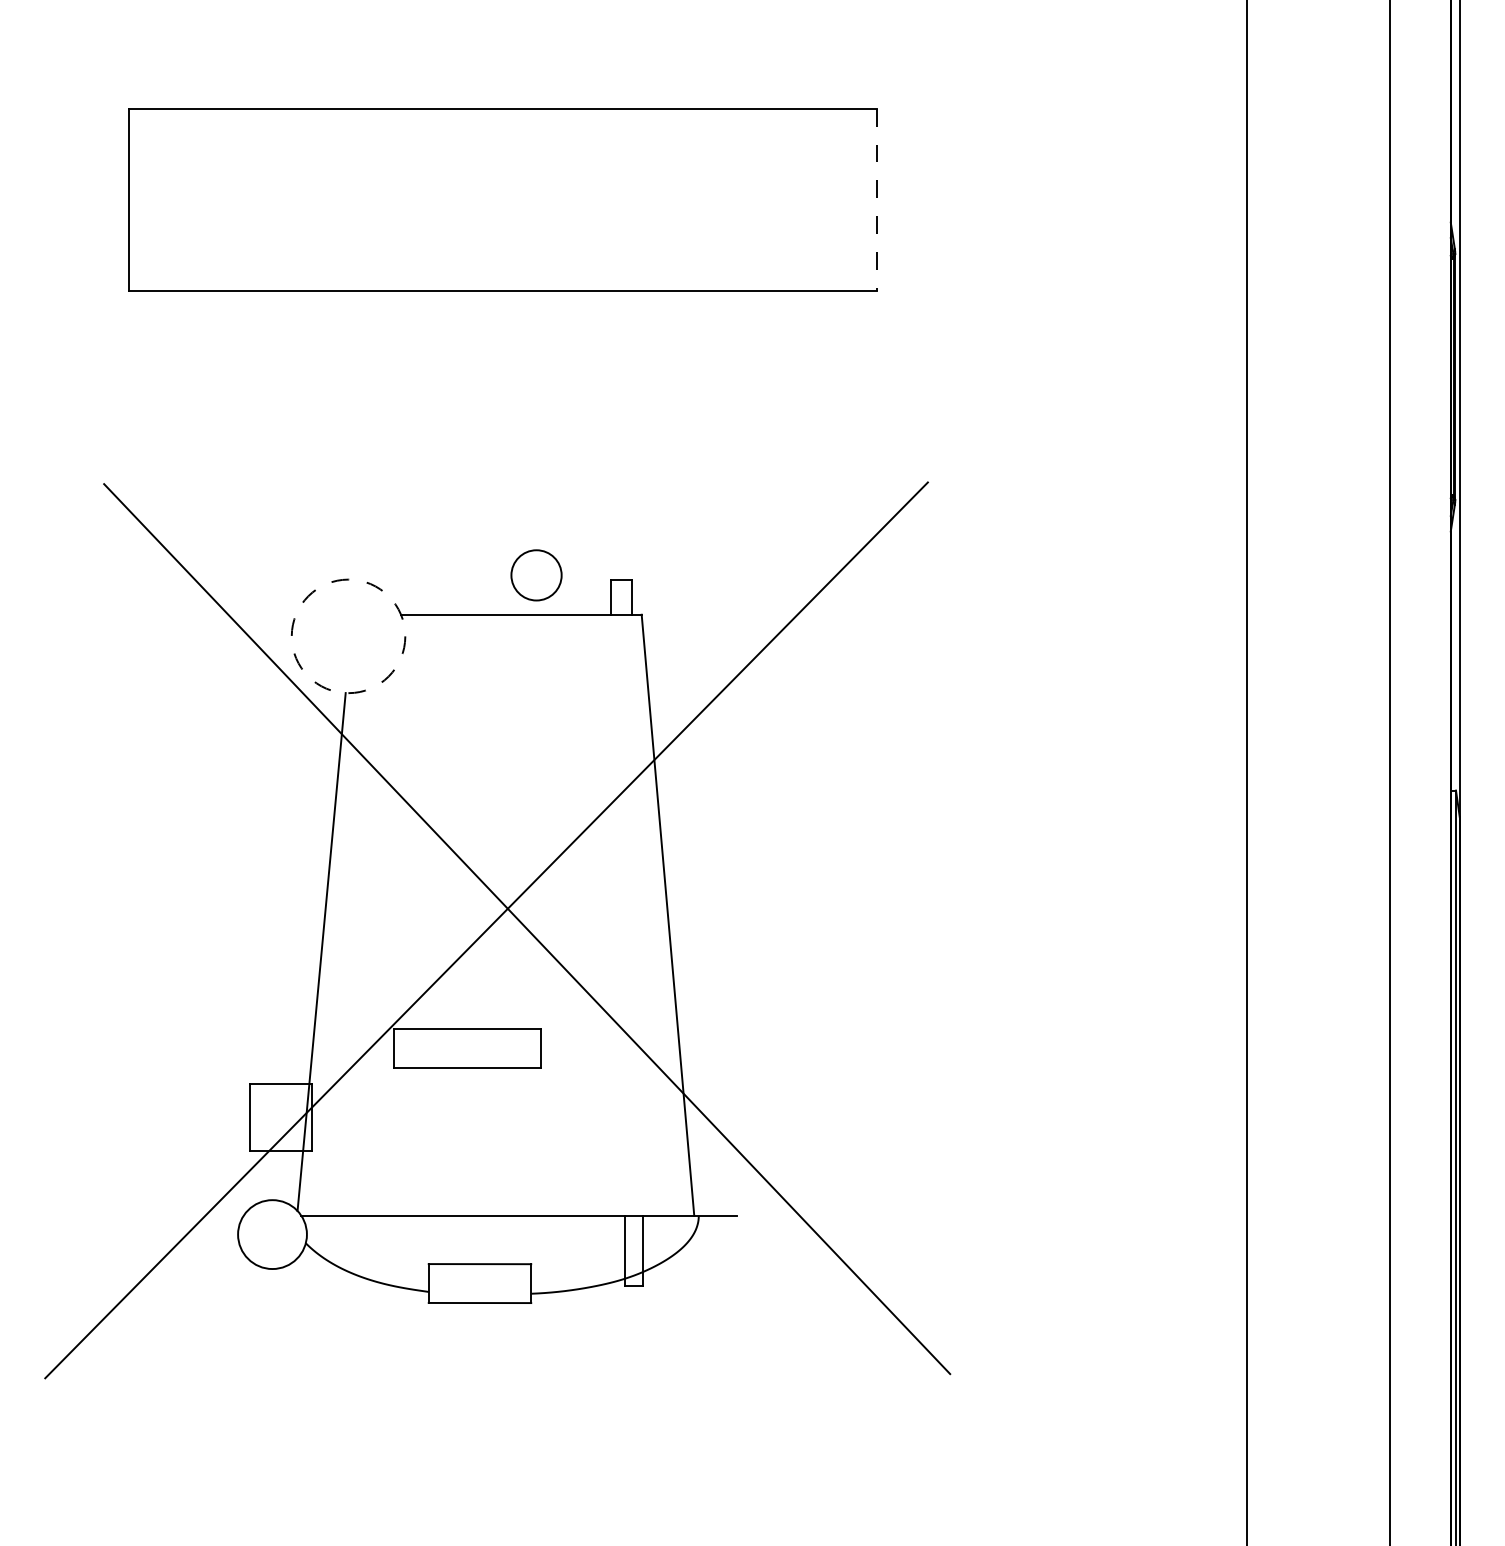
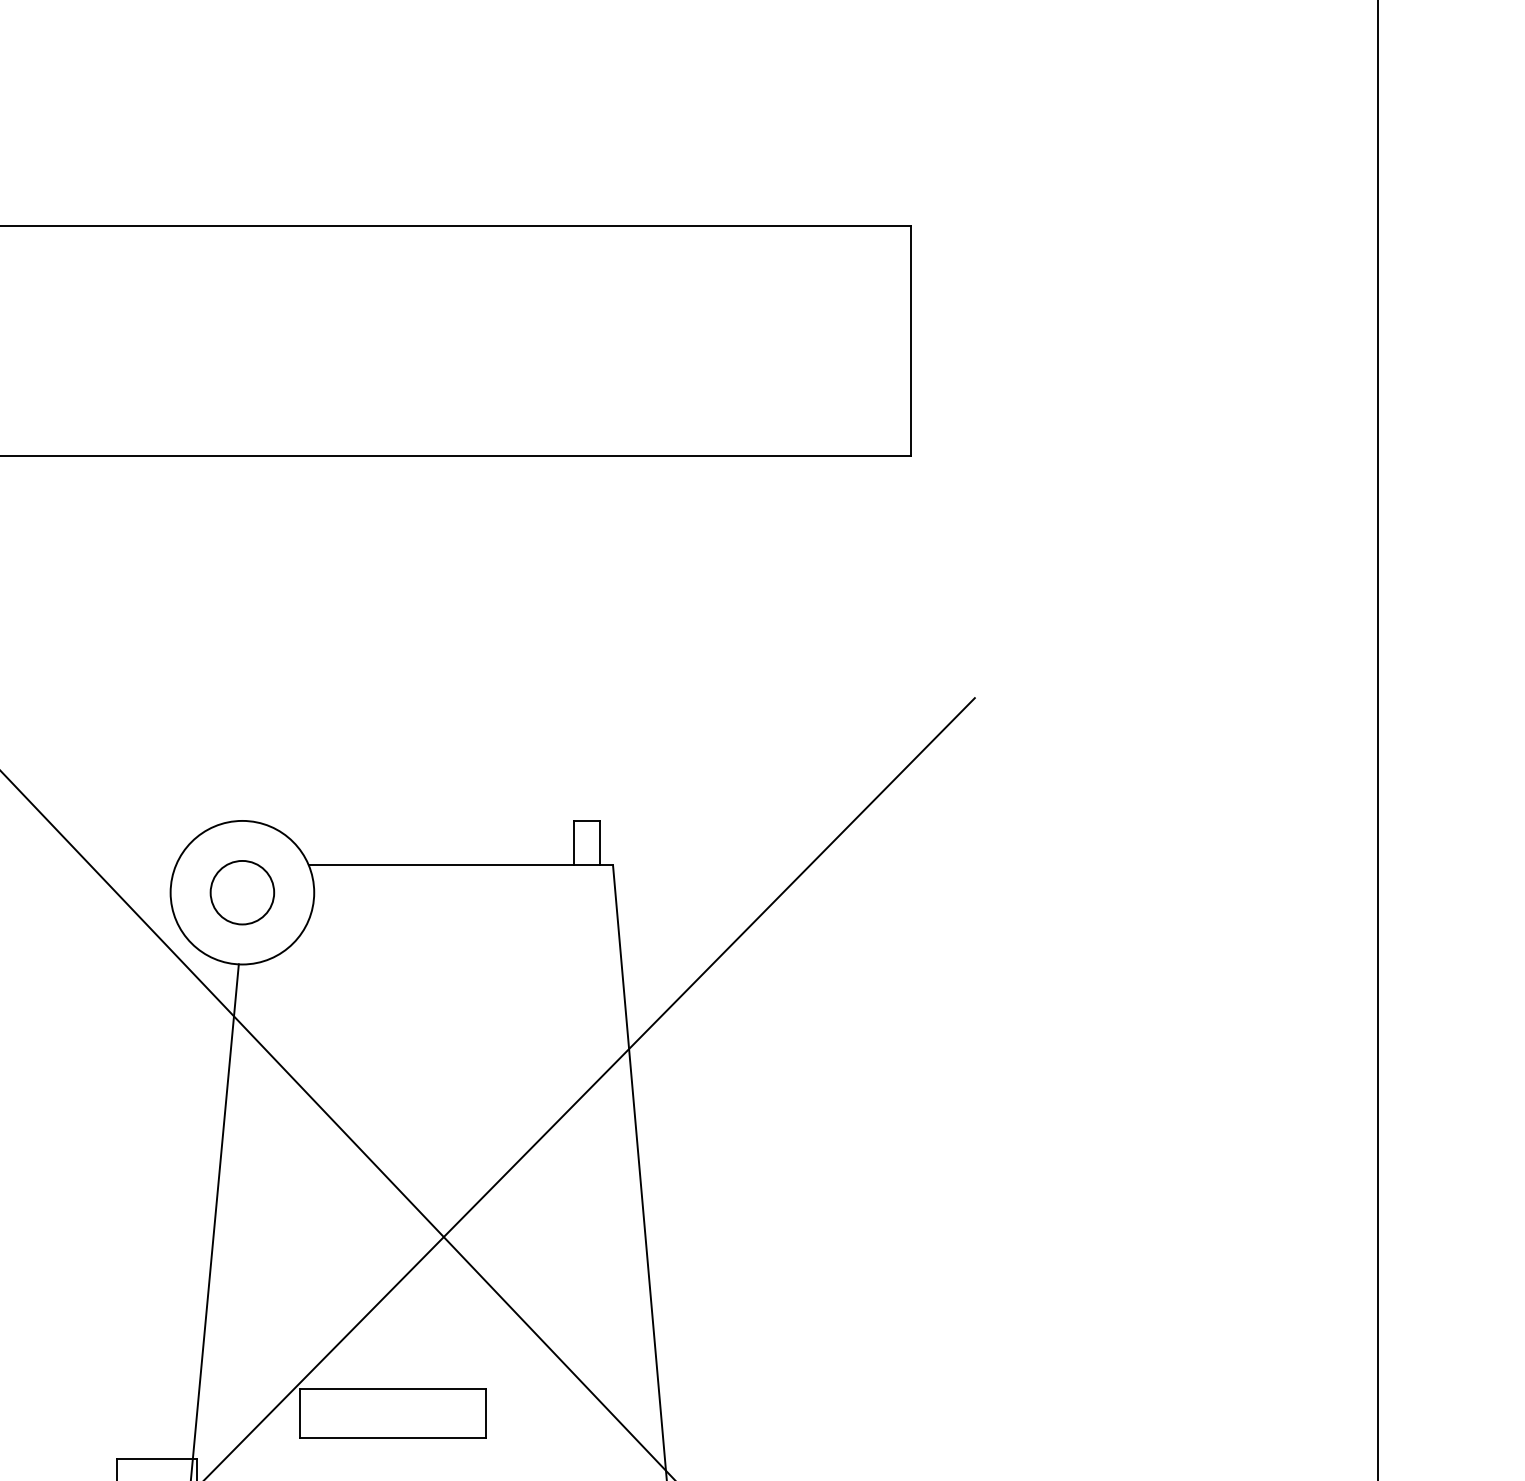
line: (877, 200) -> (911, 341), dashed -> solid
circle: (536, 575) -> (242, 892), moved
circle: (348, 636) -> (242, 892), dashed -> solid

